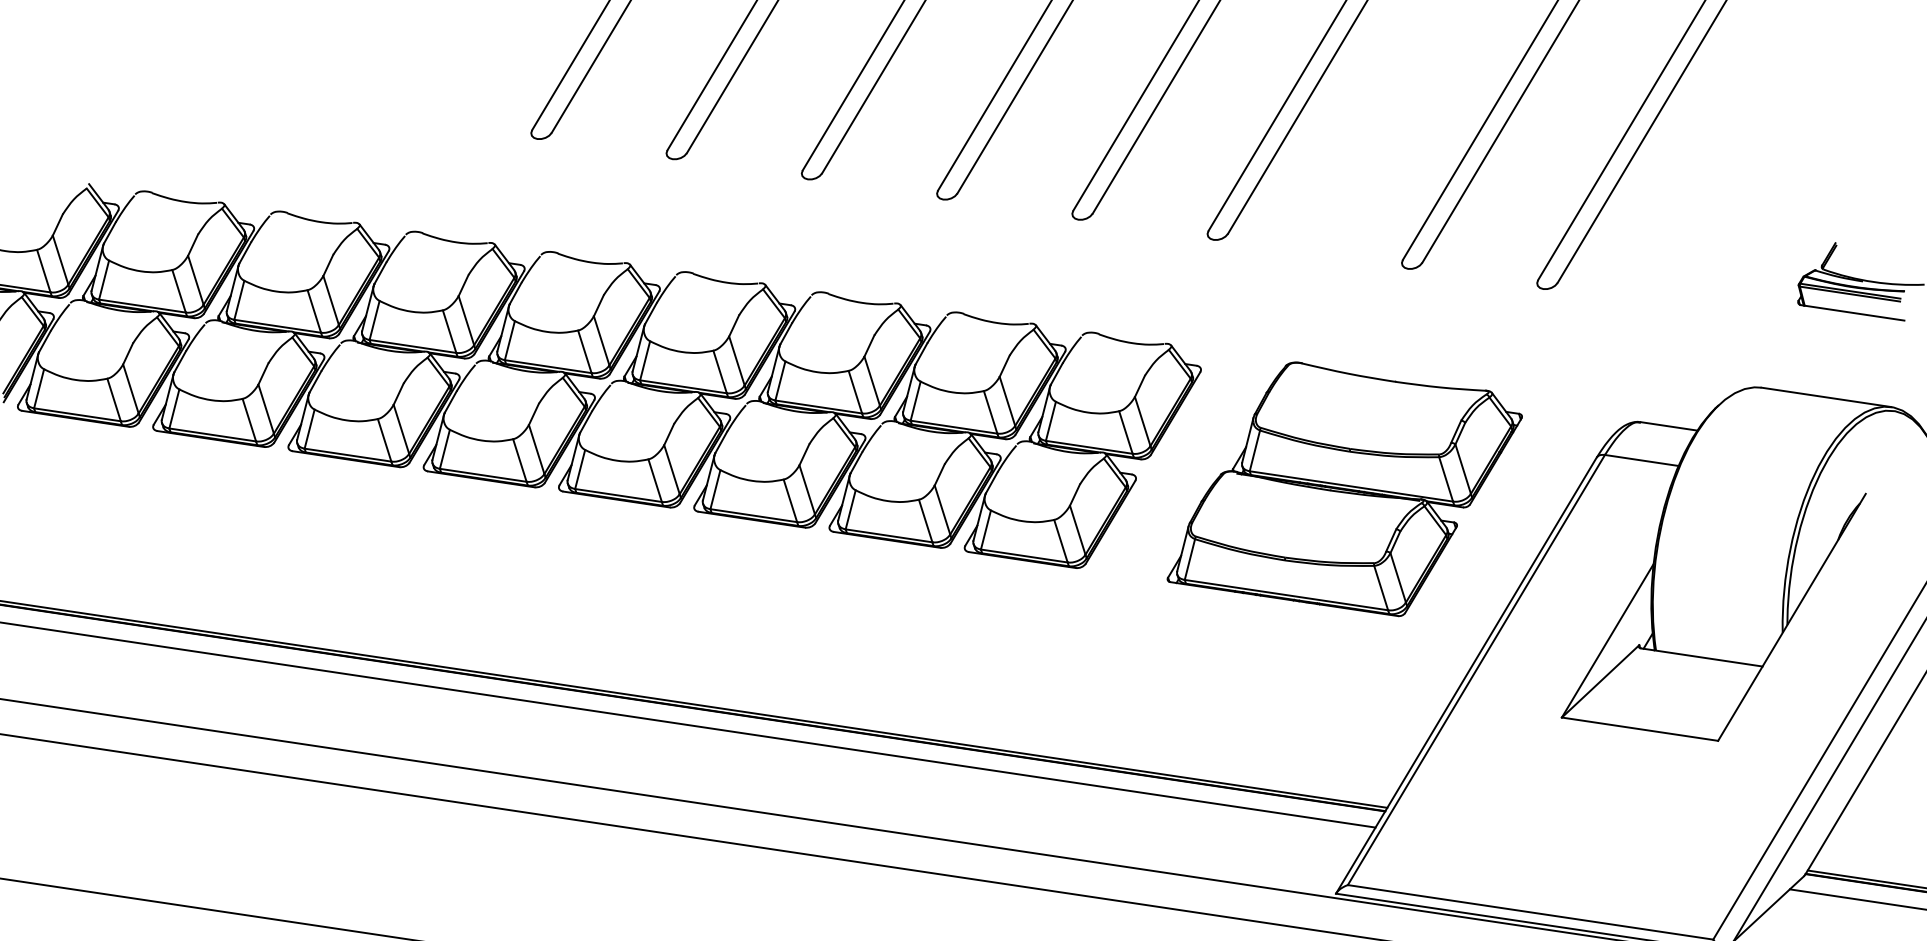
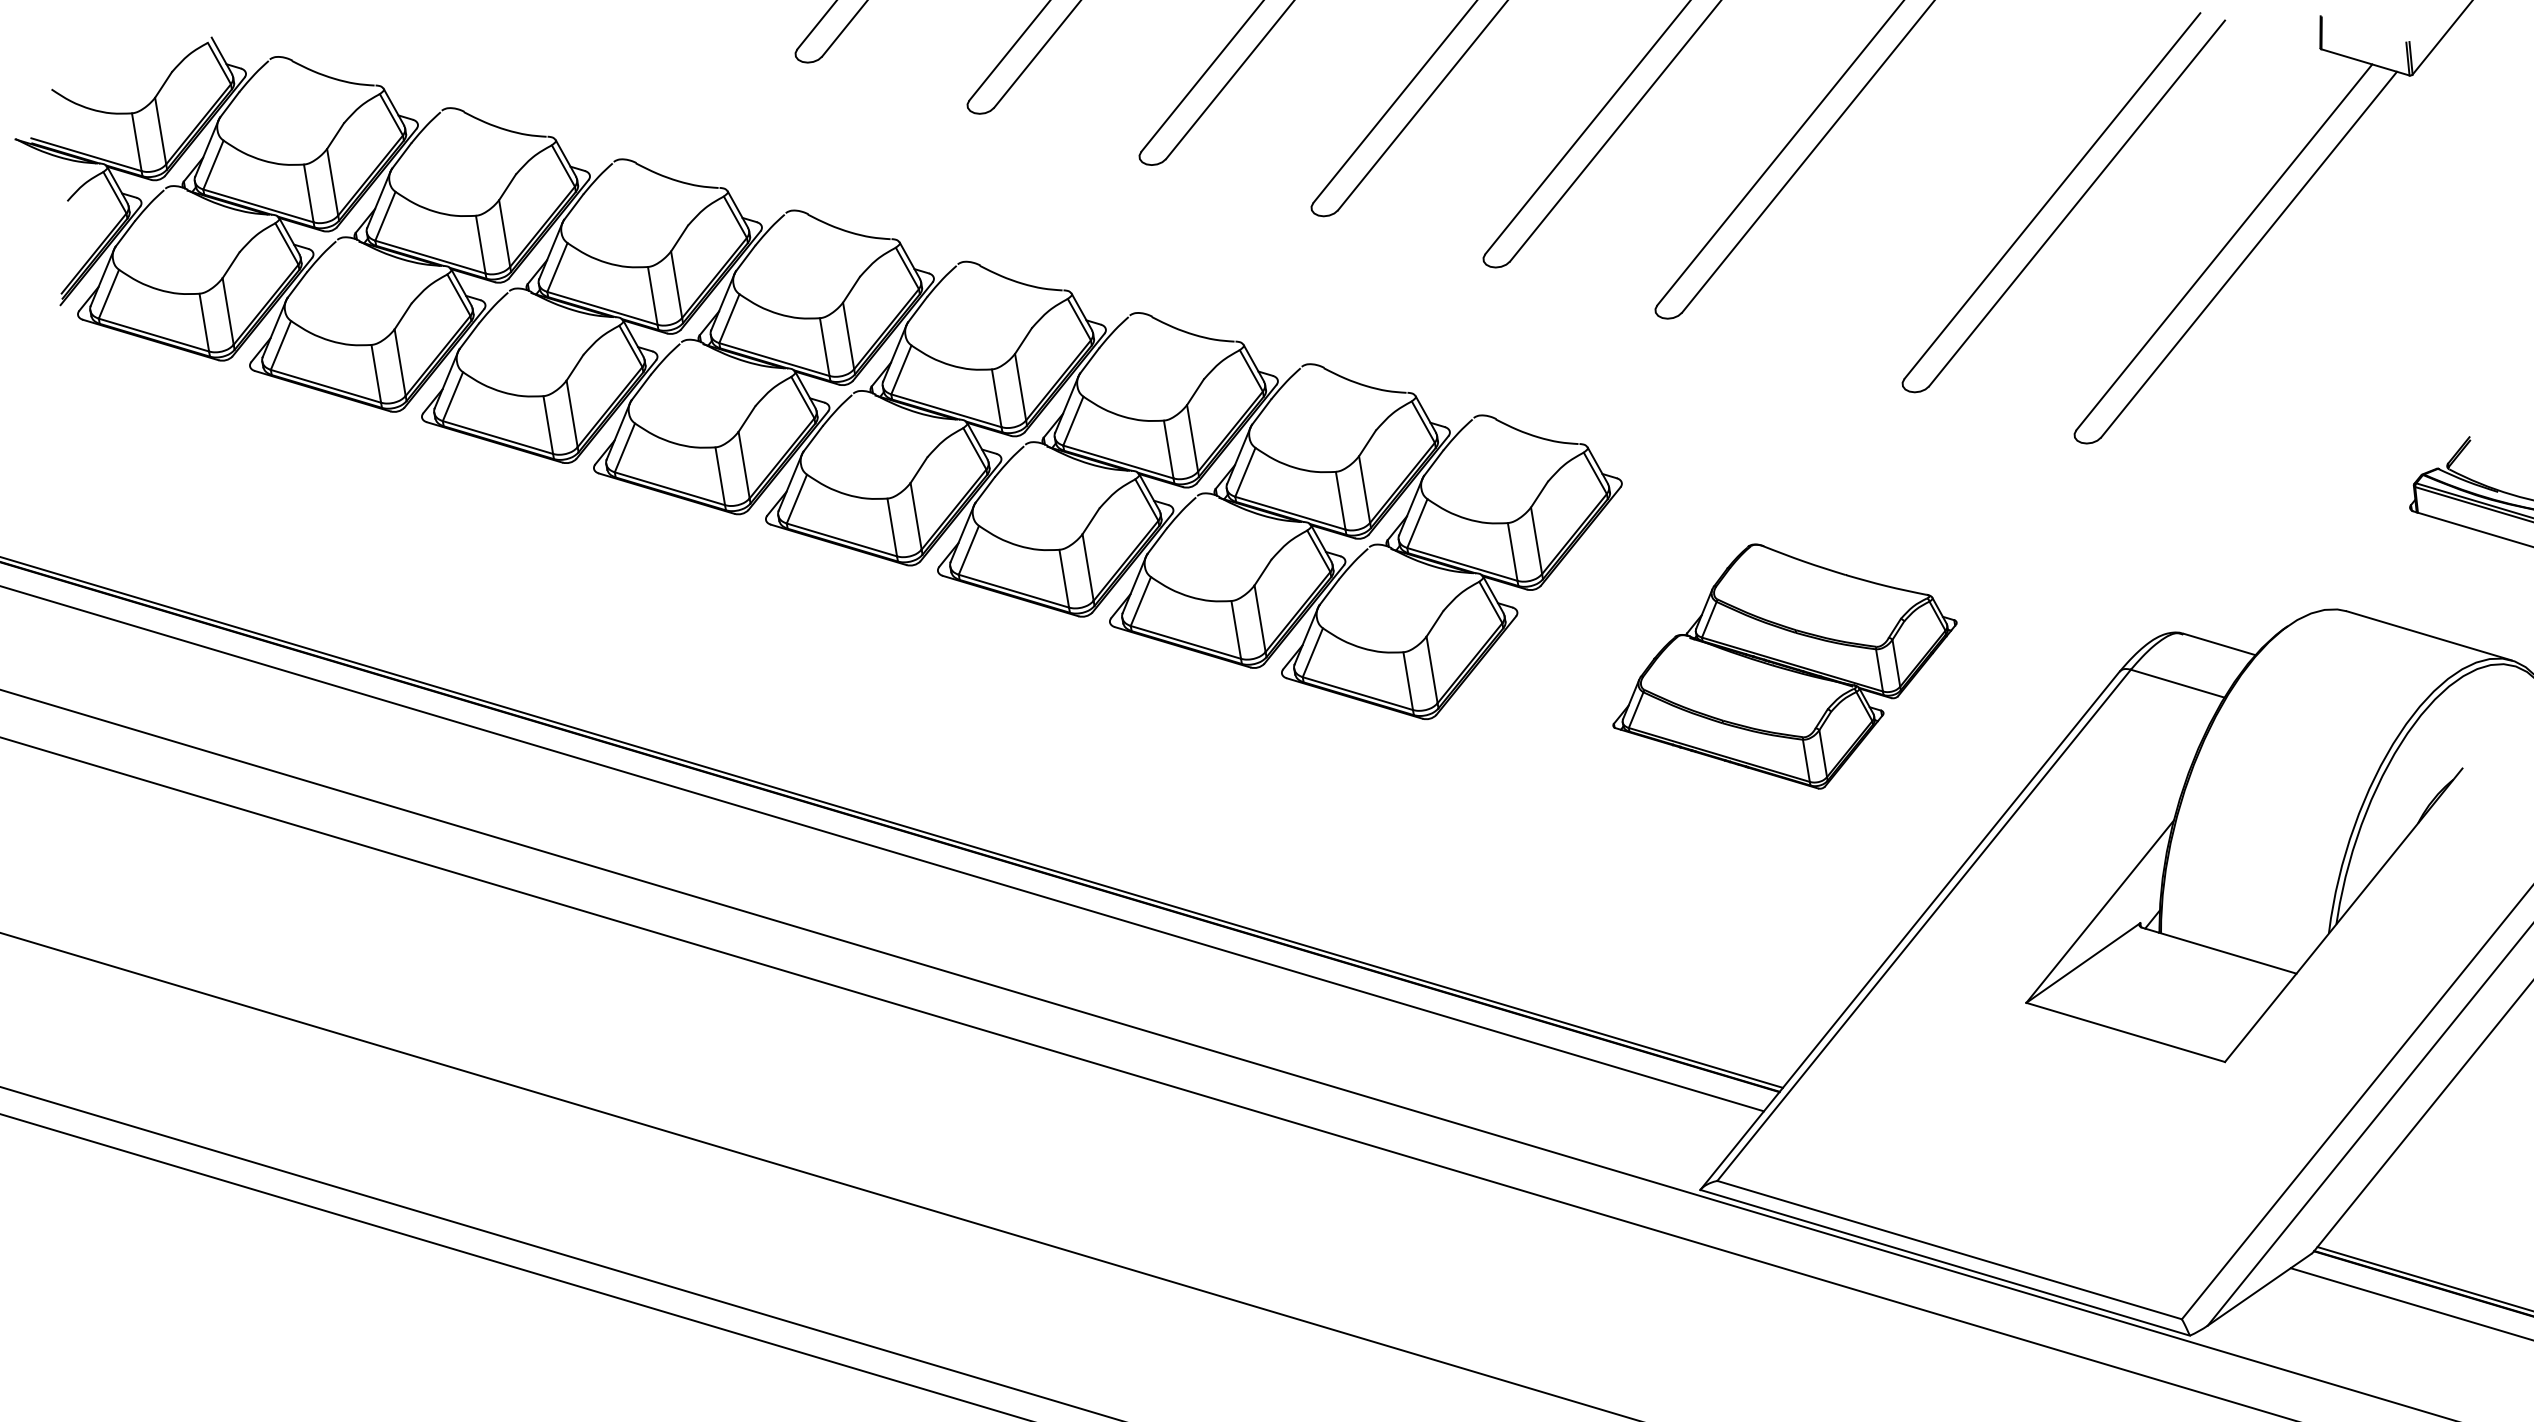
part: (1343, 489) -> (1784, 666), size x0.7

